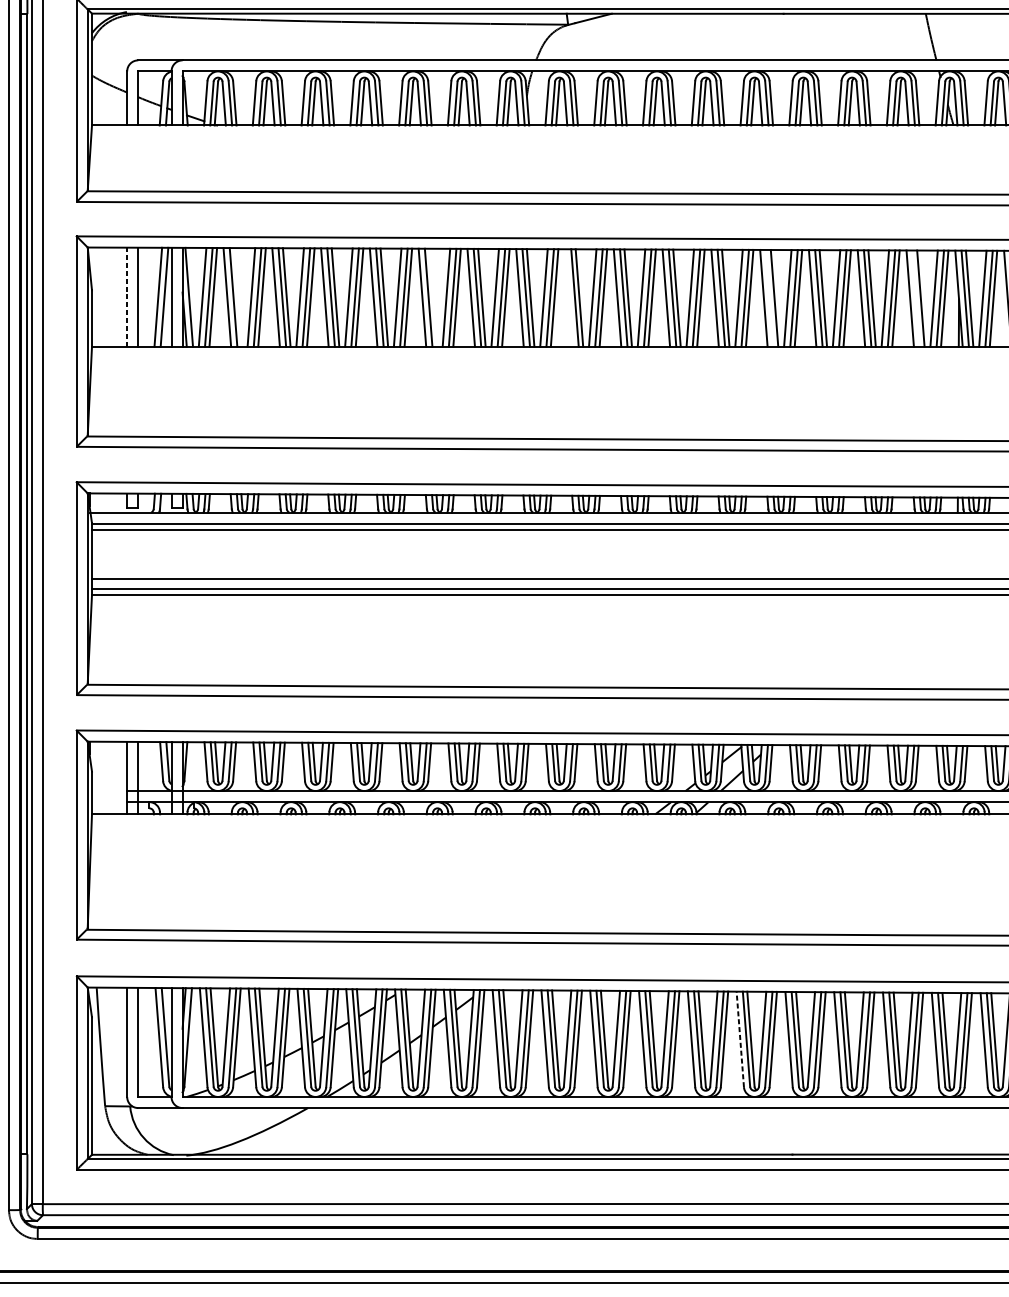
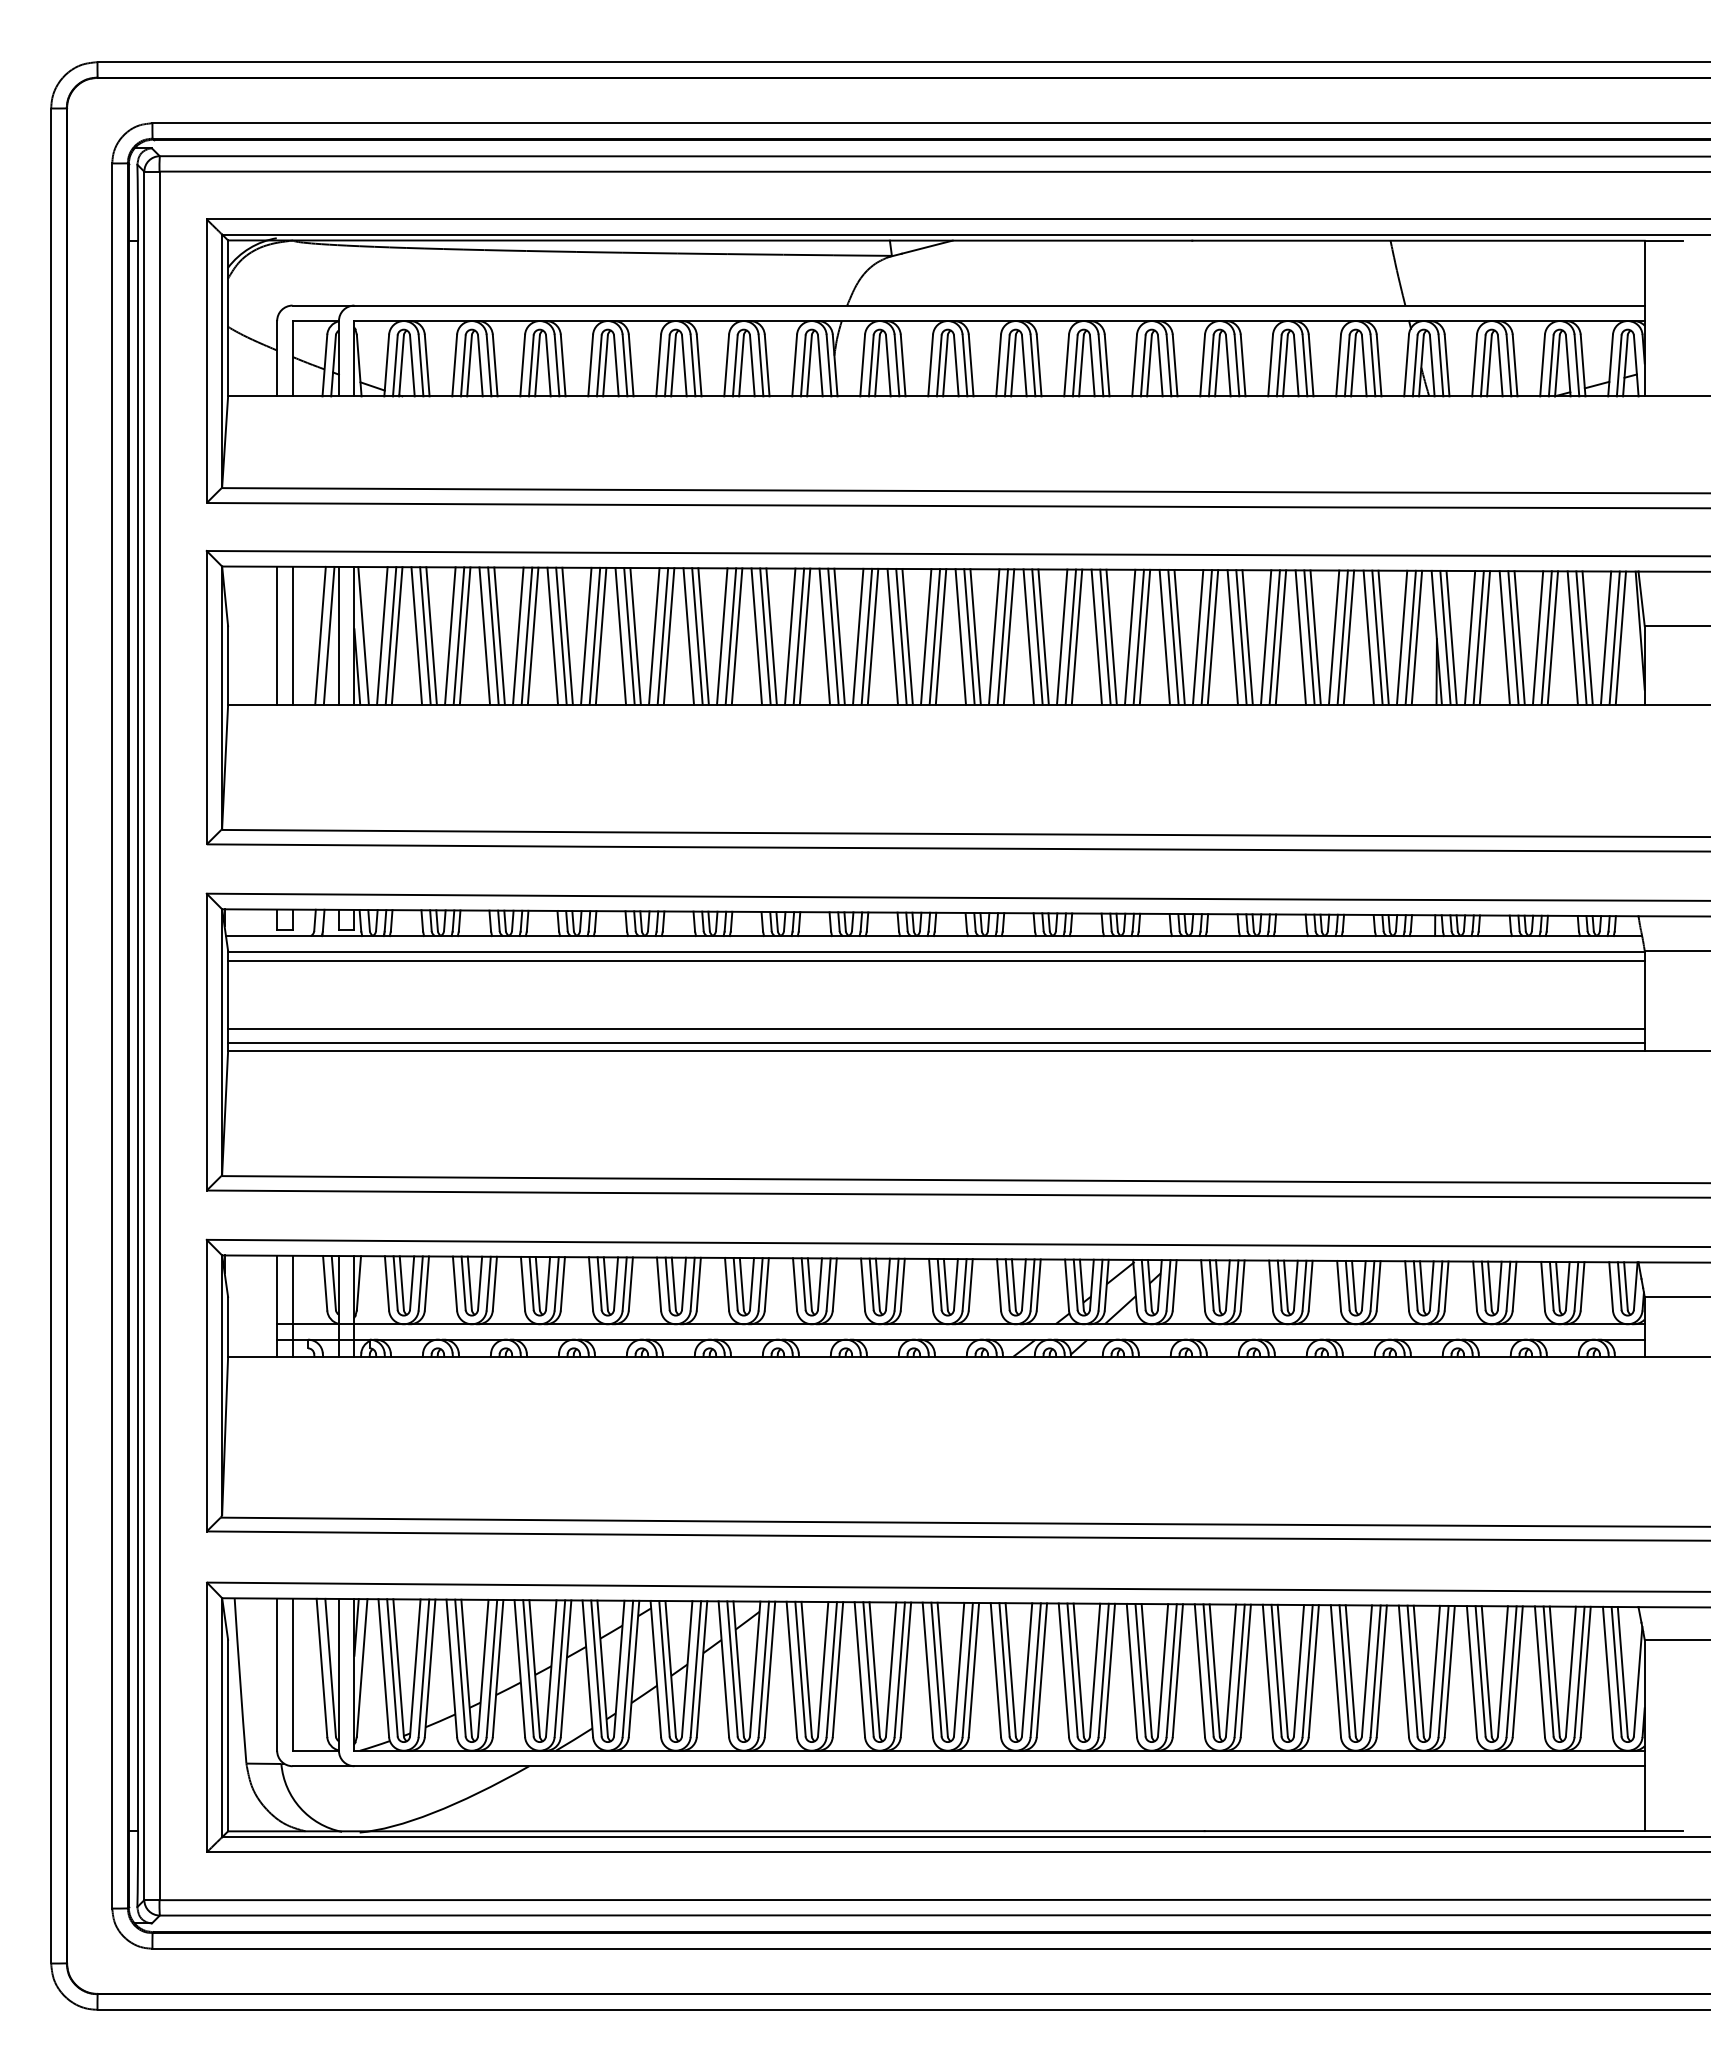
line: (127, 297) -> (277, 635), dashed -> solid
line: (237, 297) -> (431, 635), added
line: (433, 297) -> (703, 636), added
line: (568, 297) -> (892, 636), added
line: (770, 297) -> (1173, 636), added
line: (916, 298) -> (1377, 637), added
line: (740, 1039) -> (1131, 1670), dashed -> solid

